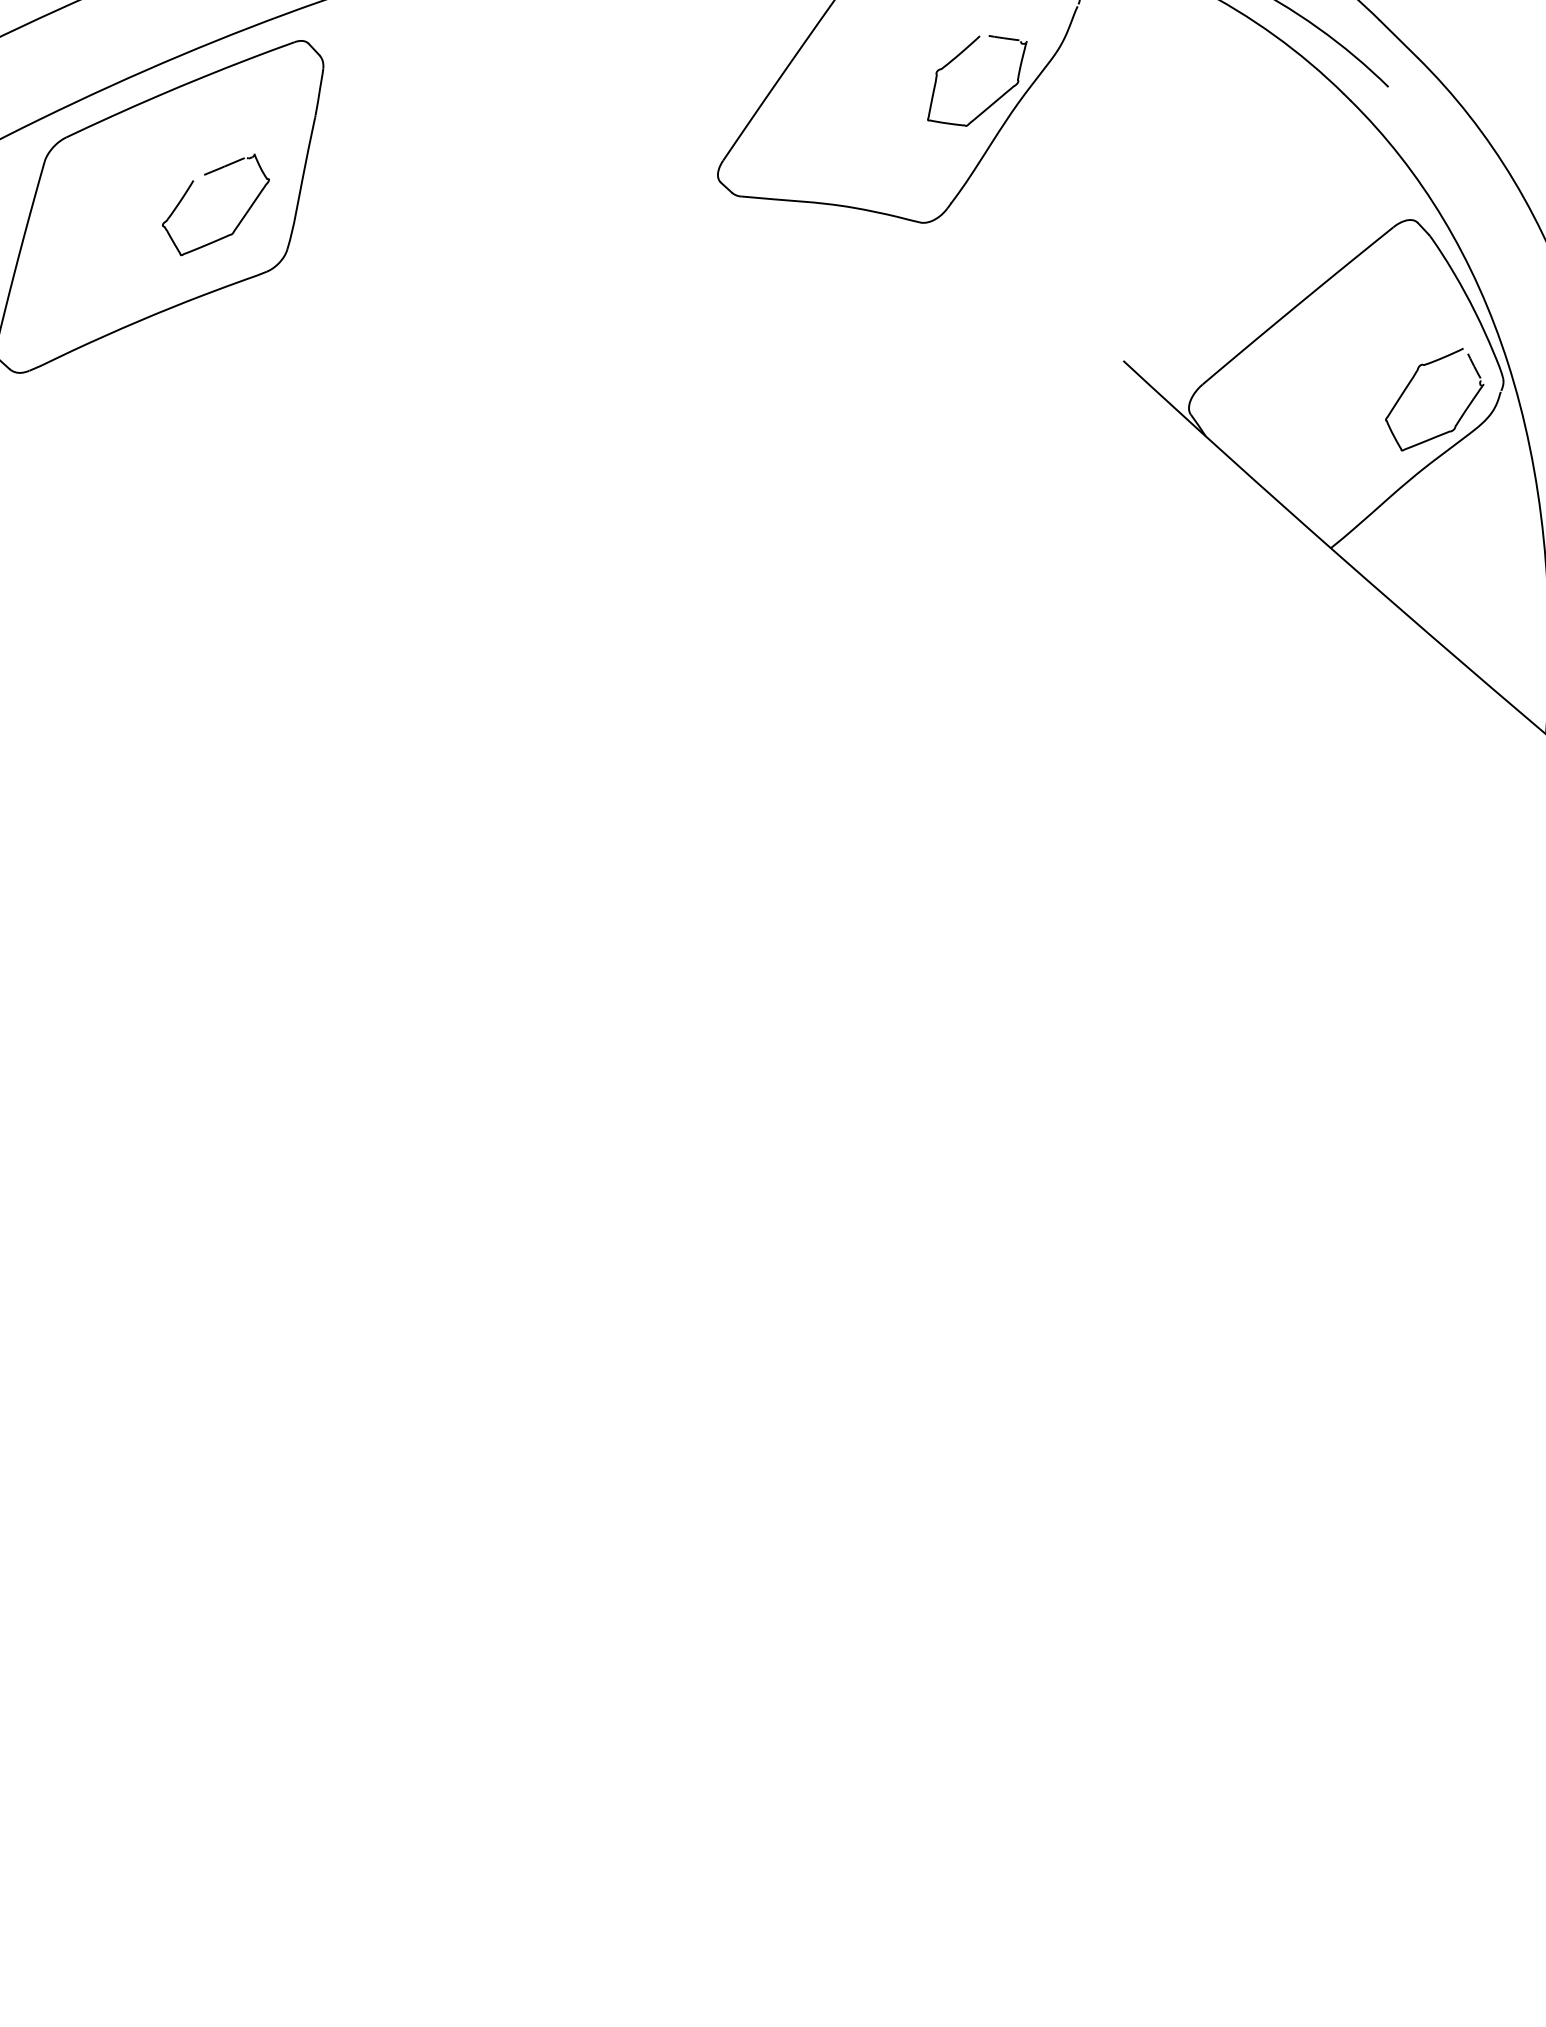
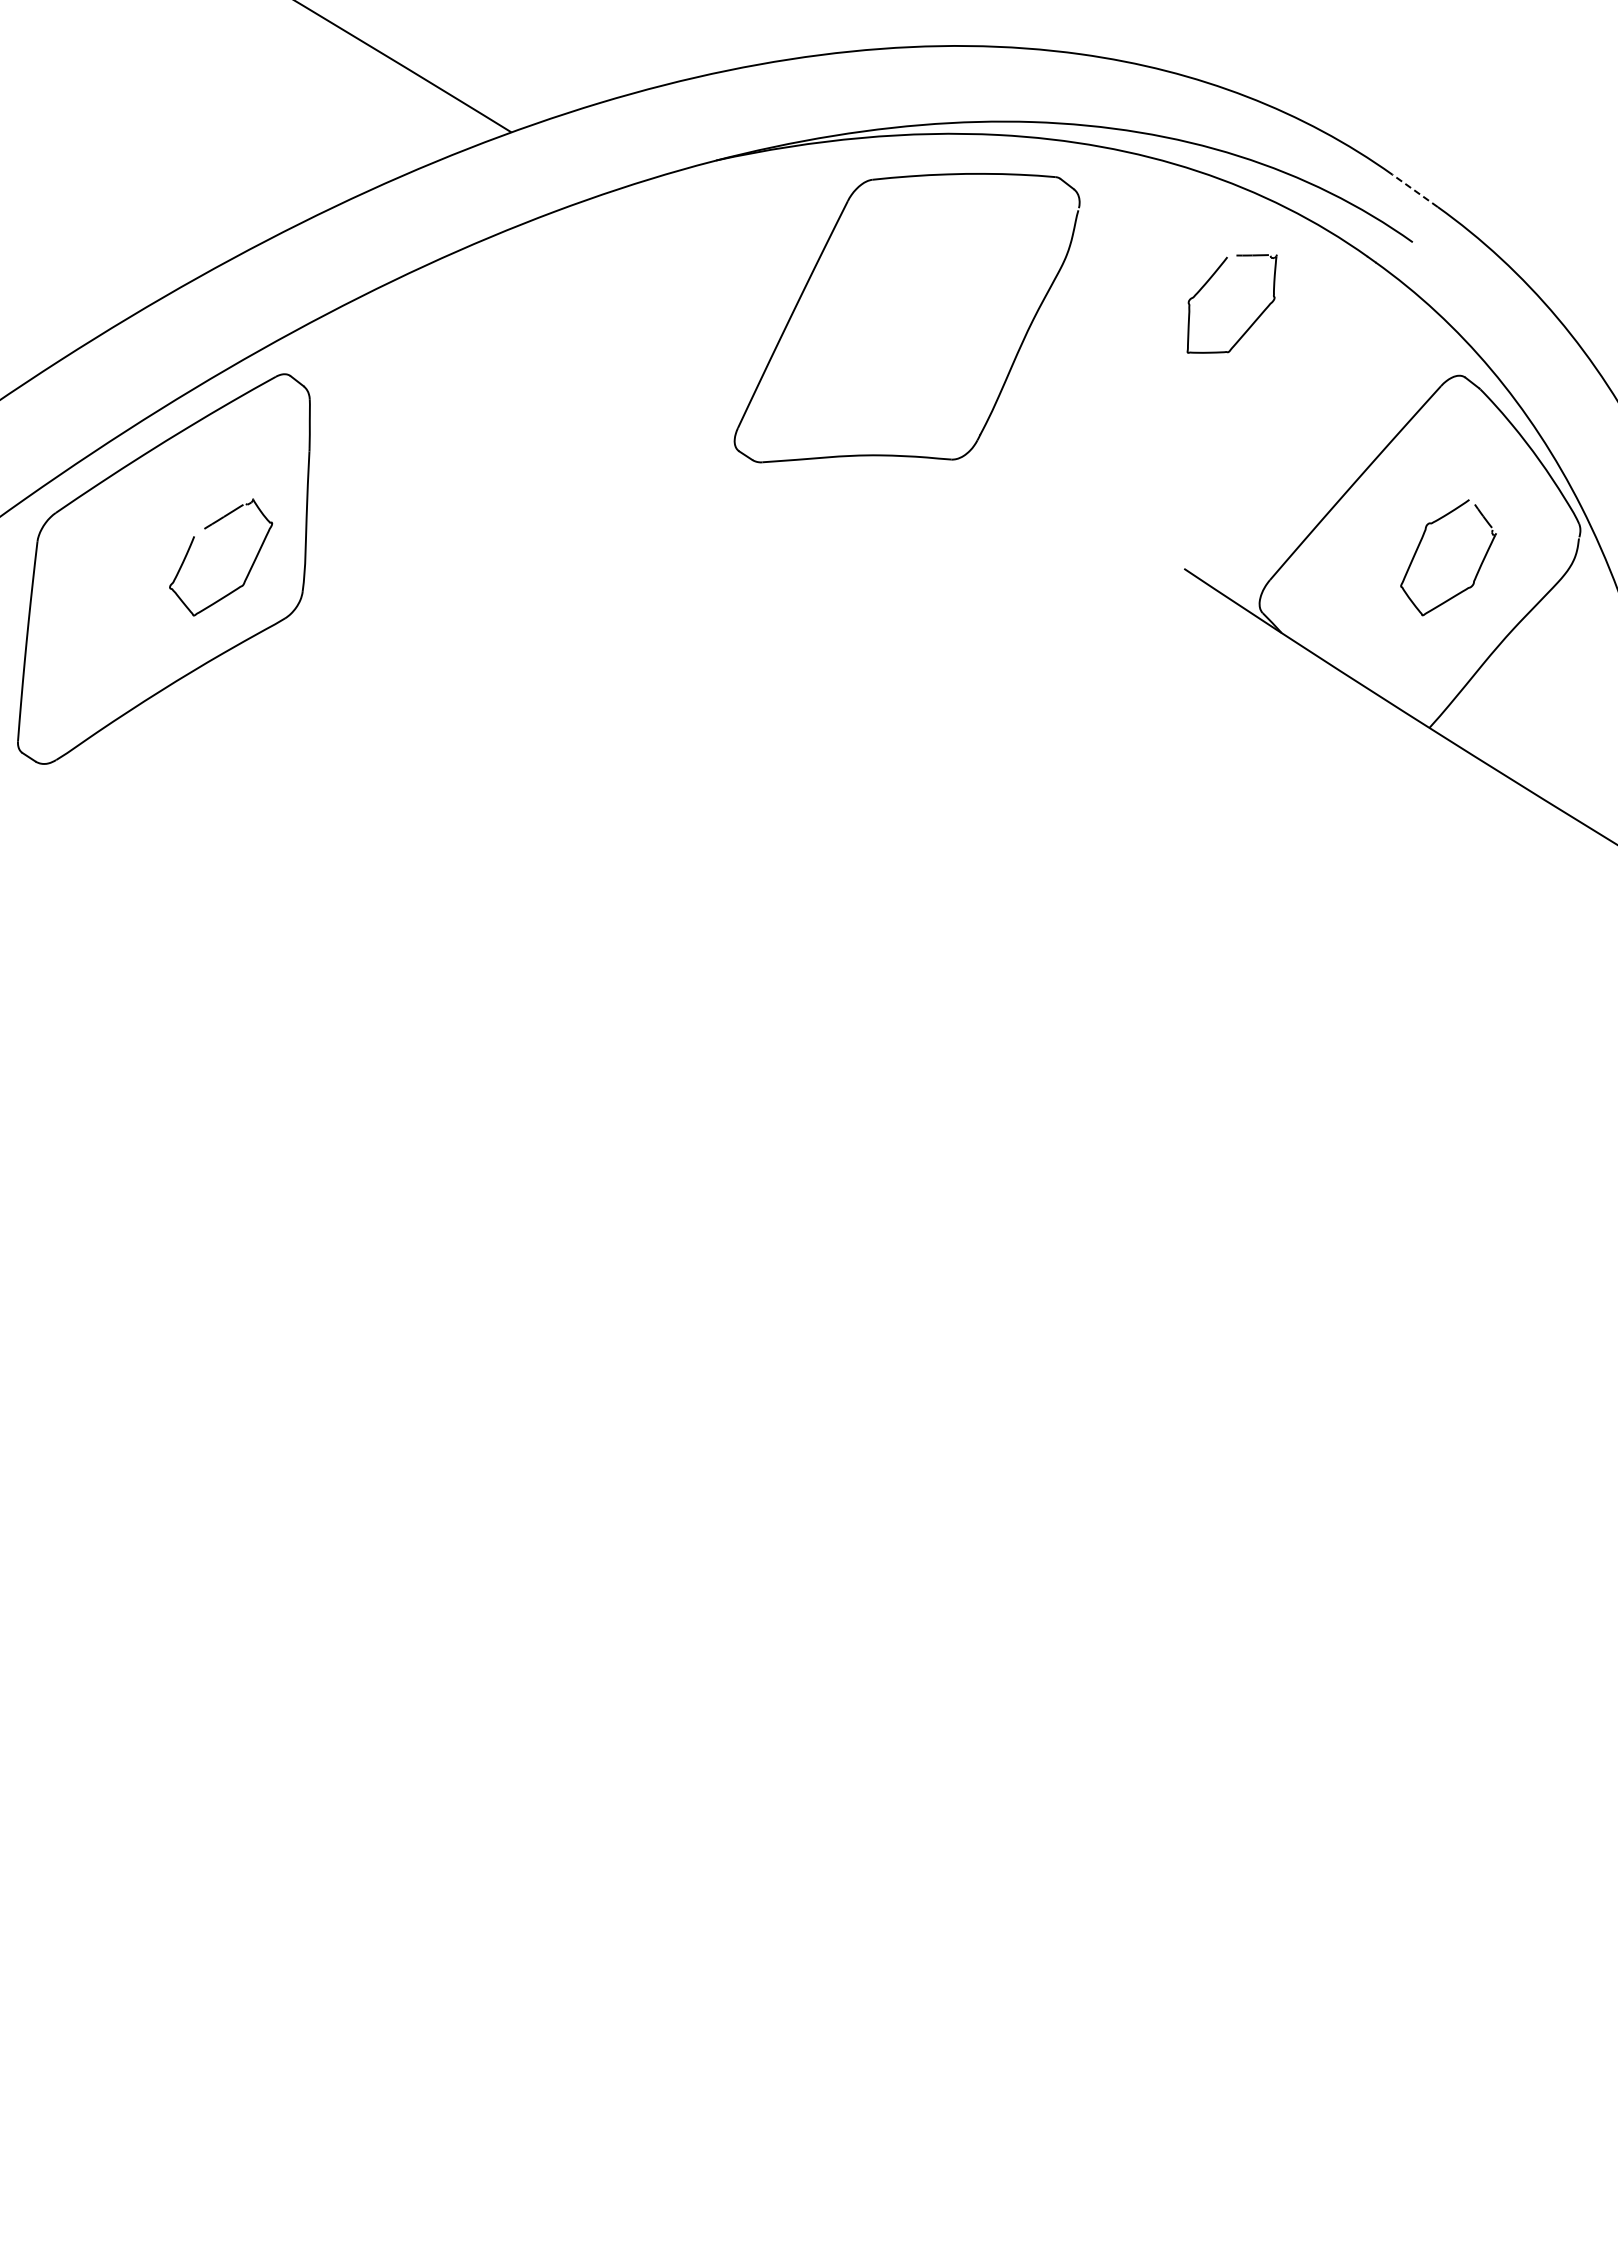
line: (1398, 38) -> (1415, 190), solid -> dashed
part: (994, 100) -> (1253, 321), moved
part: (1410, 383) -> (1420, 544), moved

